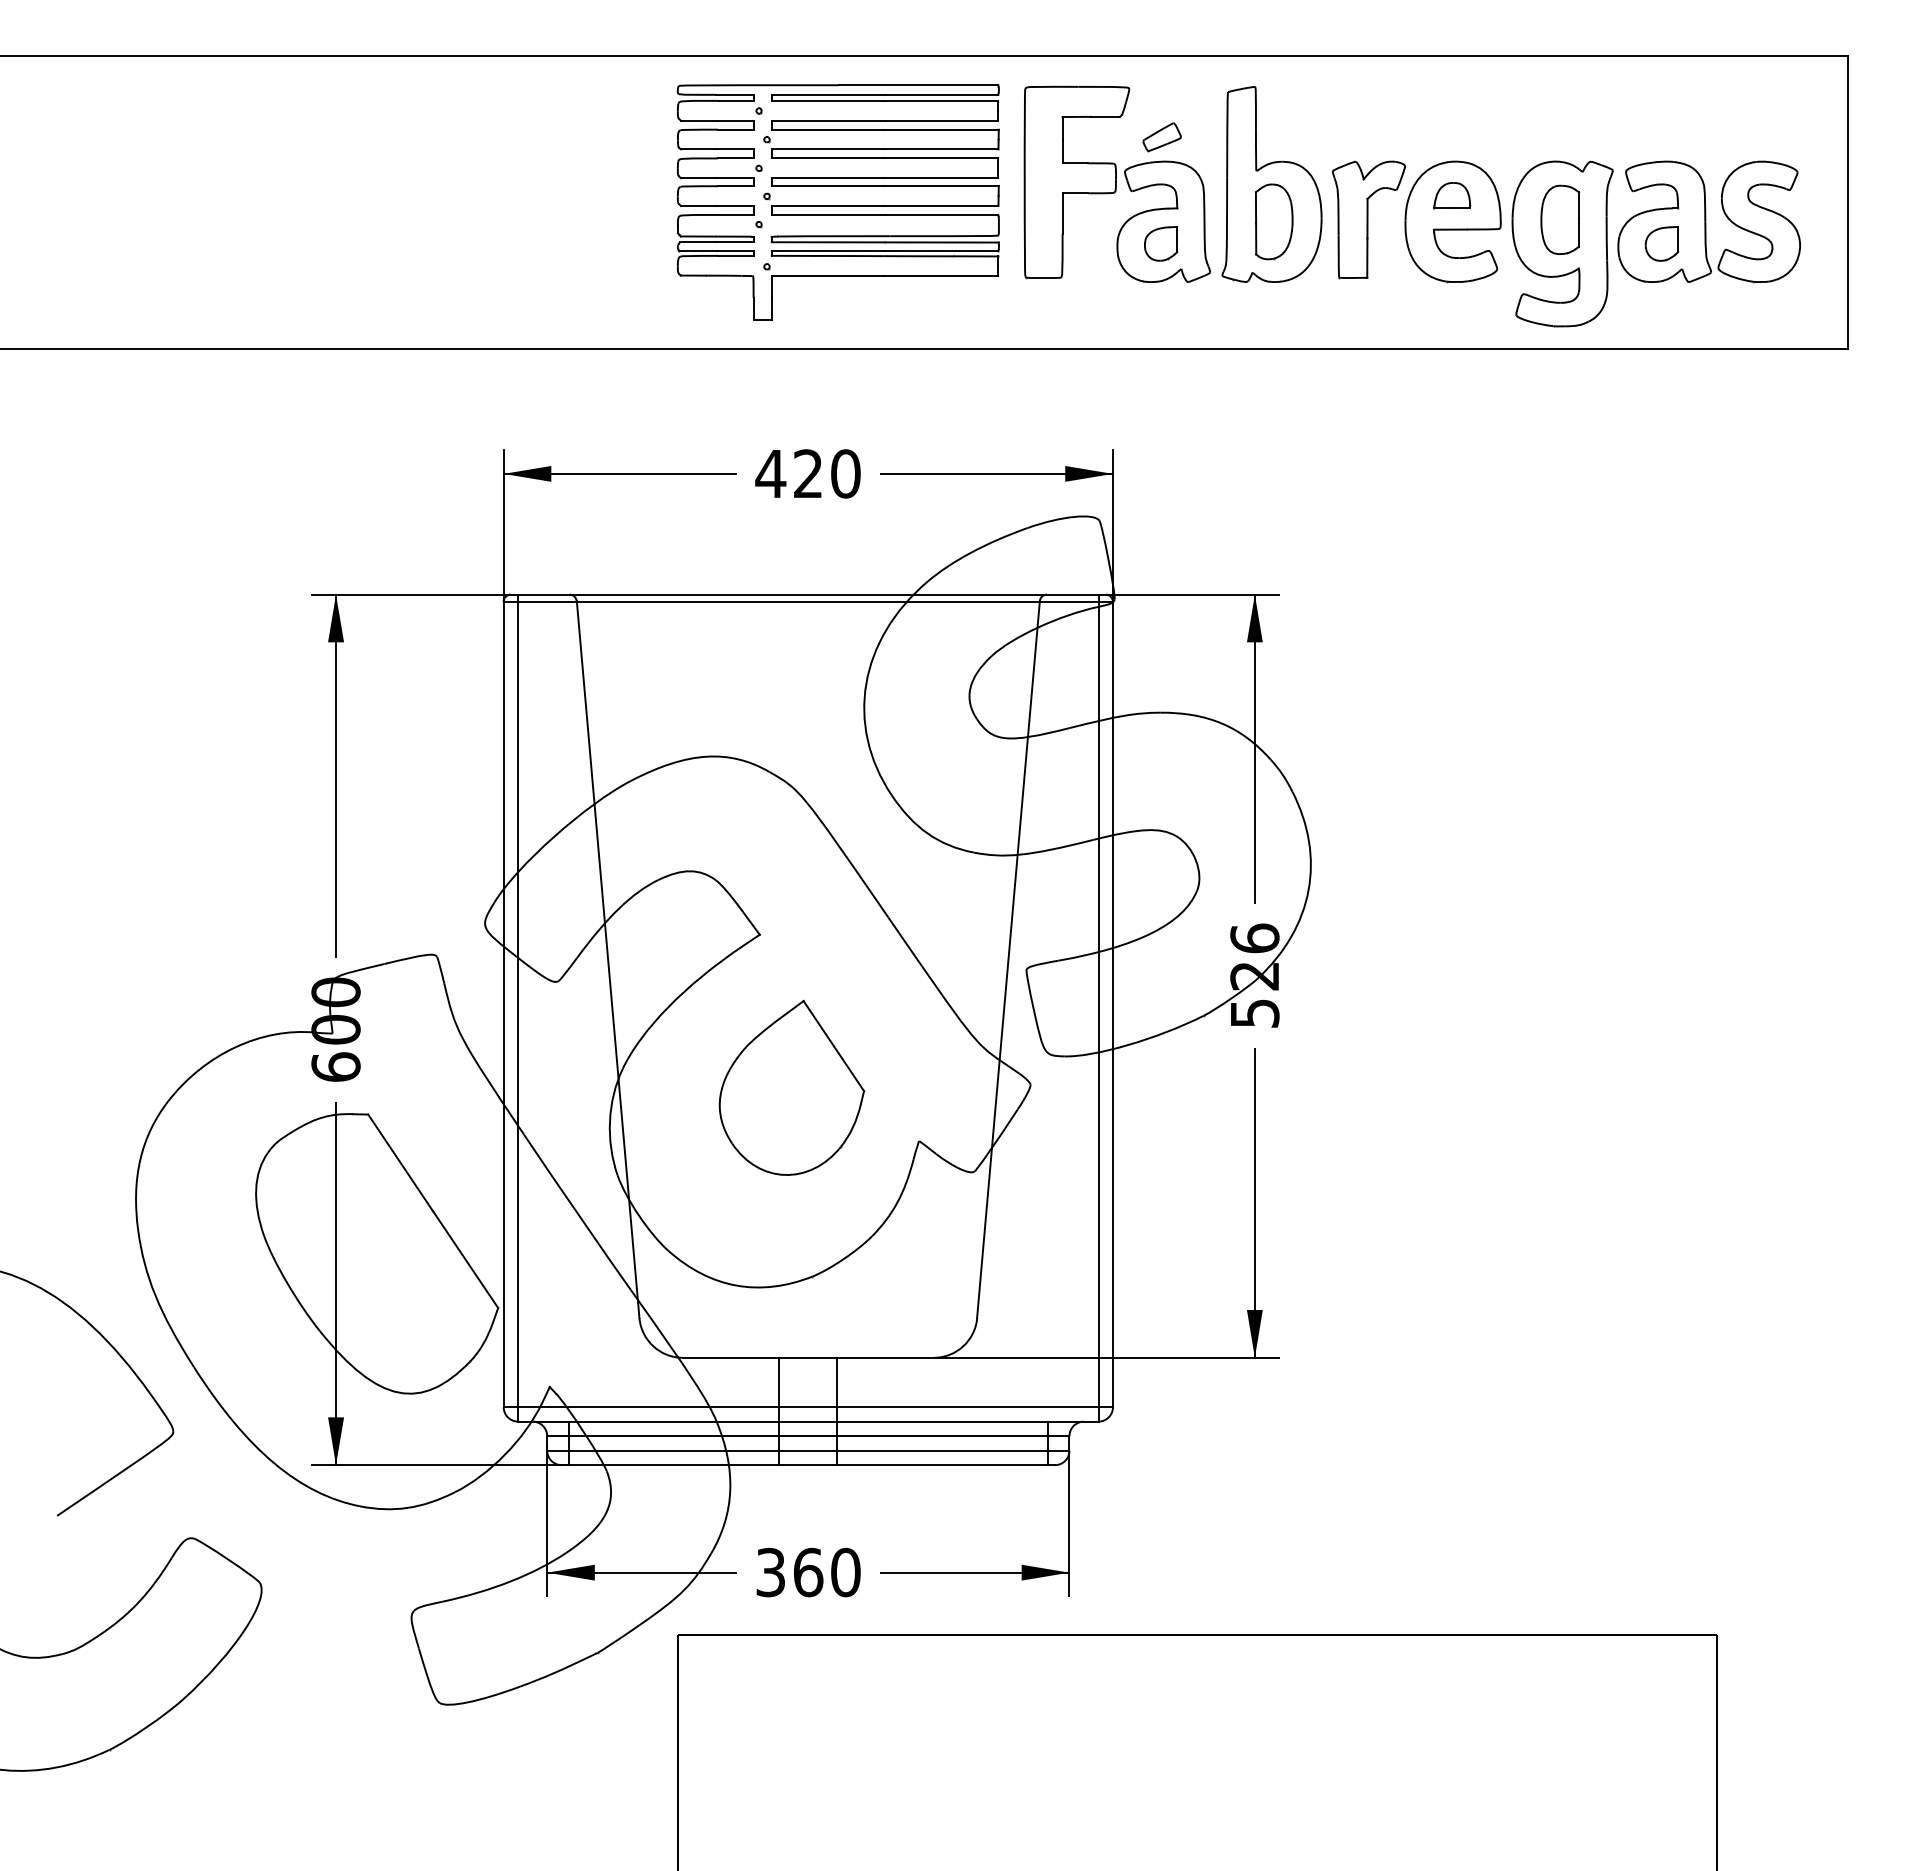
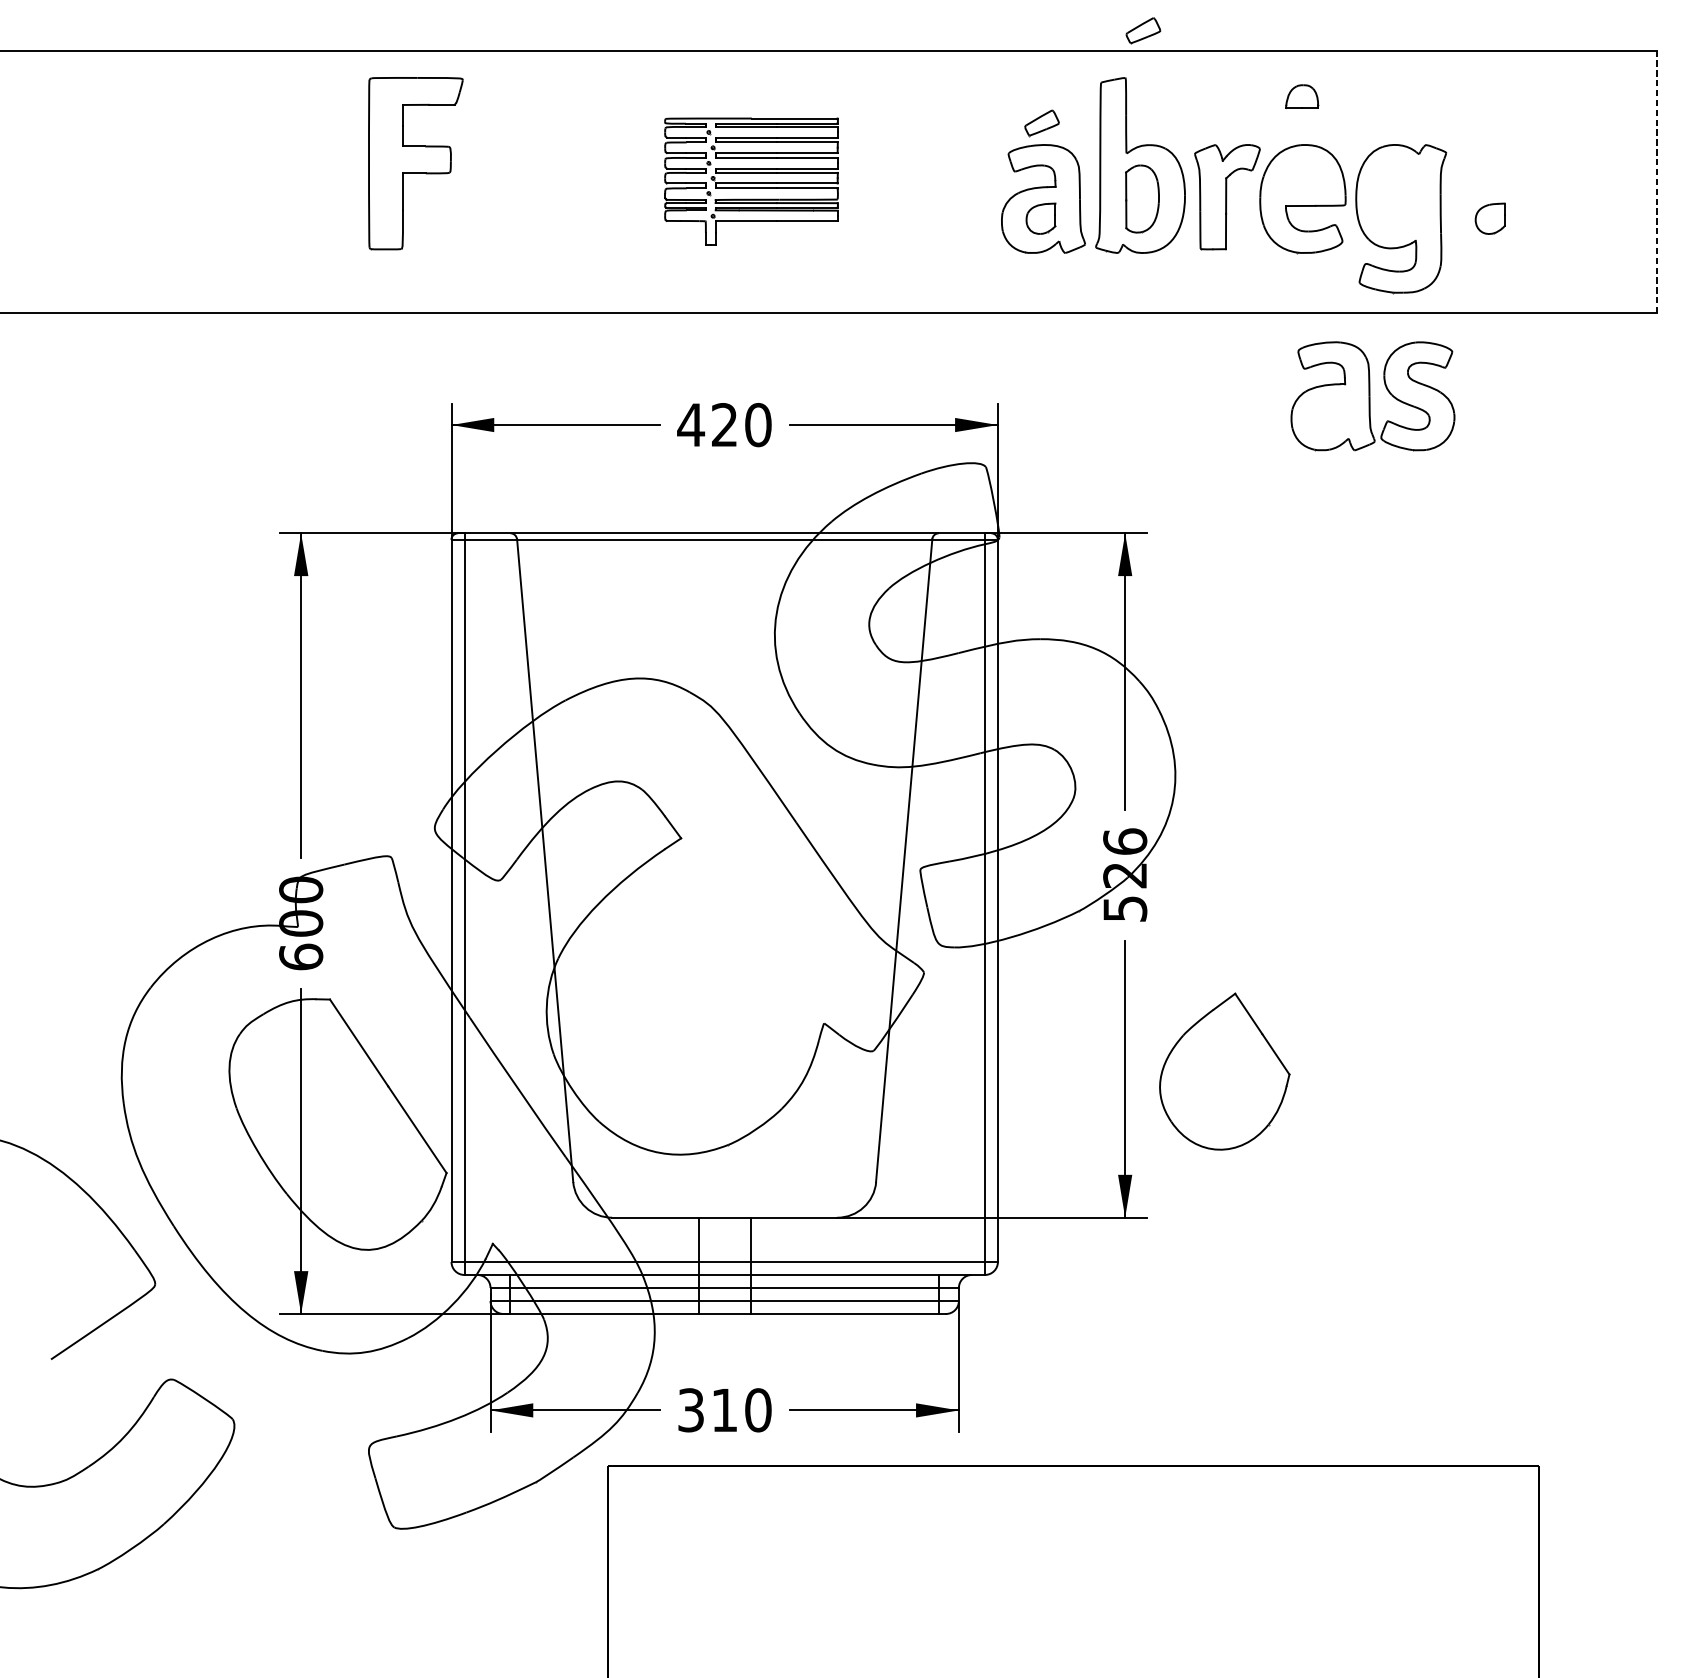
part: (1274, 34) -> (1142, 30), added
part: (1076, 182) -> (415, 163), moved
part: (1452, 195) -> (1302, 96), moved
part: (837, 202) -> (750, 181), size x0.6
line: (1847, 203) -> (1656, 182), solid -> dashed
part: (1560, 219) -> (1399, 196), removed
part: (1708, 221) -> (1372, 395), moved
part: (791, 1087) -> (1224, 1071), moved
text: (808, 1572) -> (724, 1410), 360 -> 310

